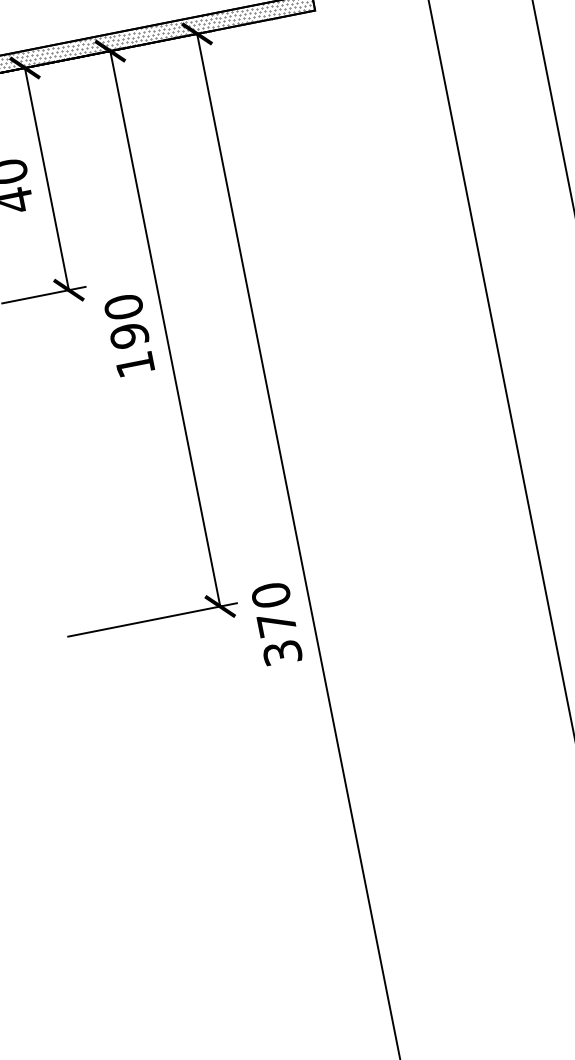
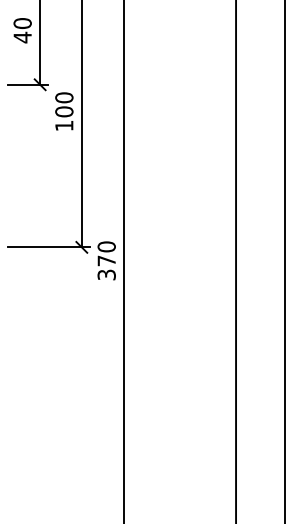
text: (129, 335) -> (64, 111), 190 -> 100

